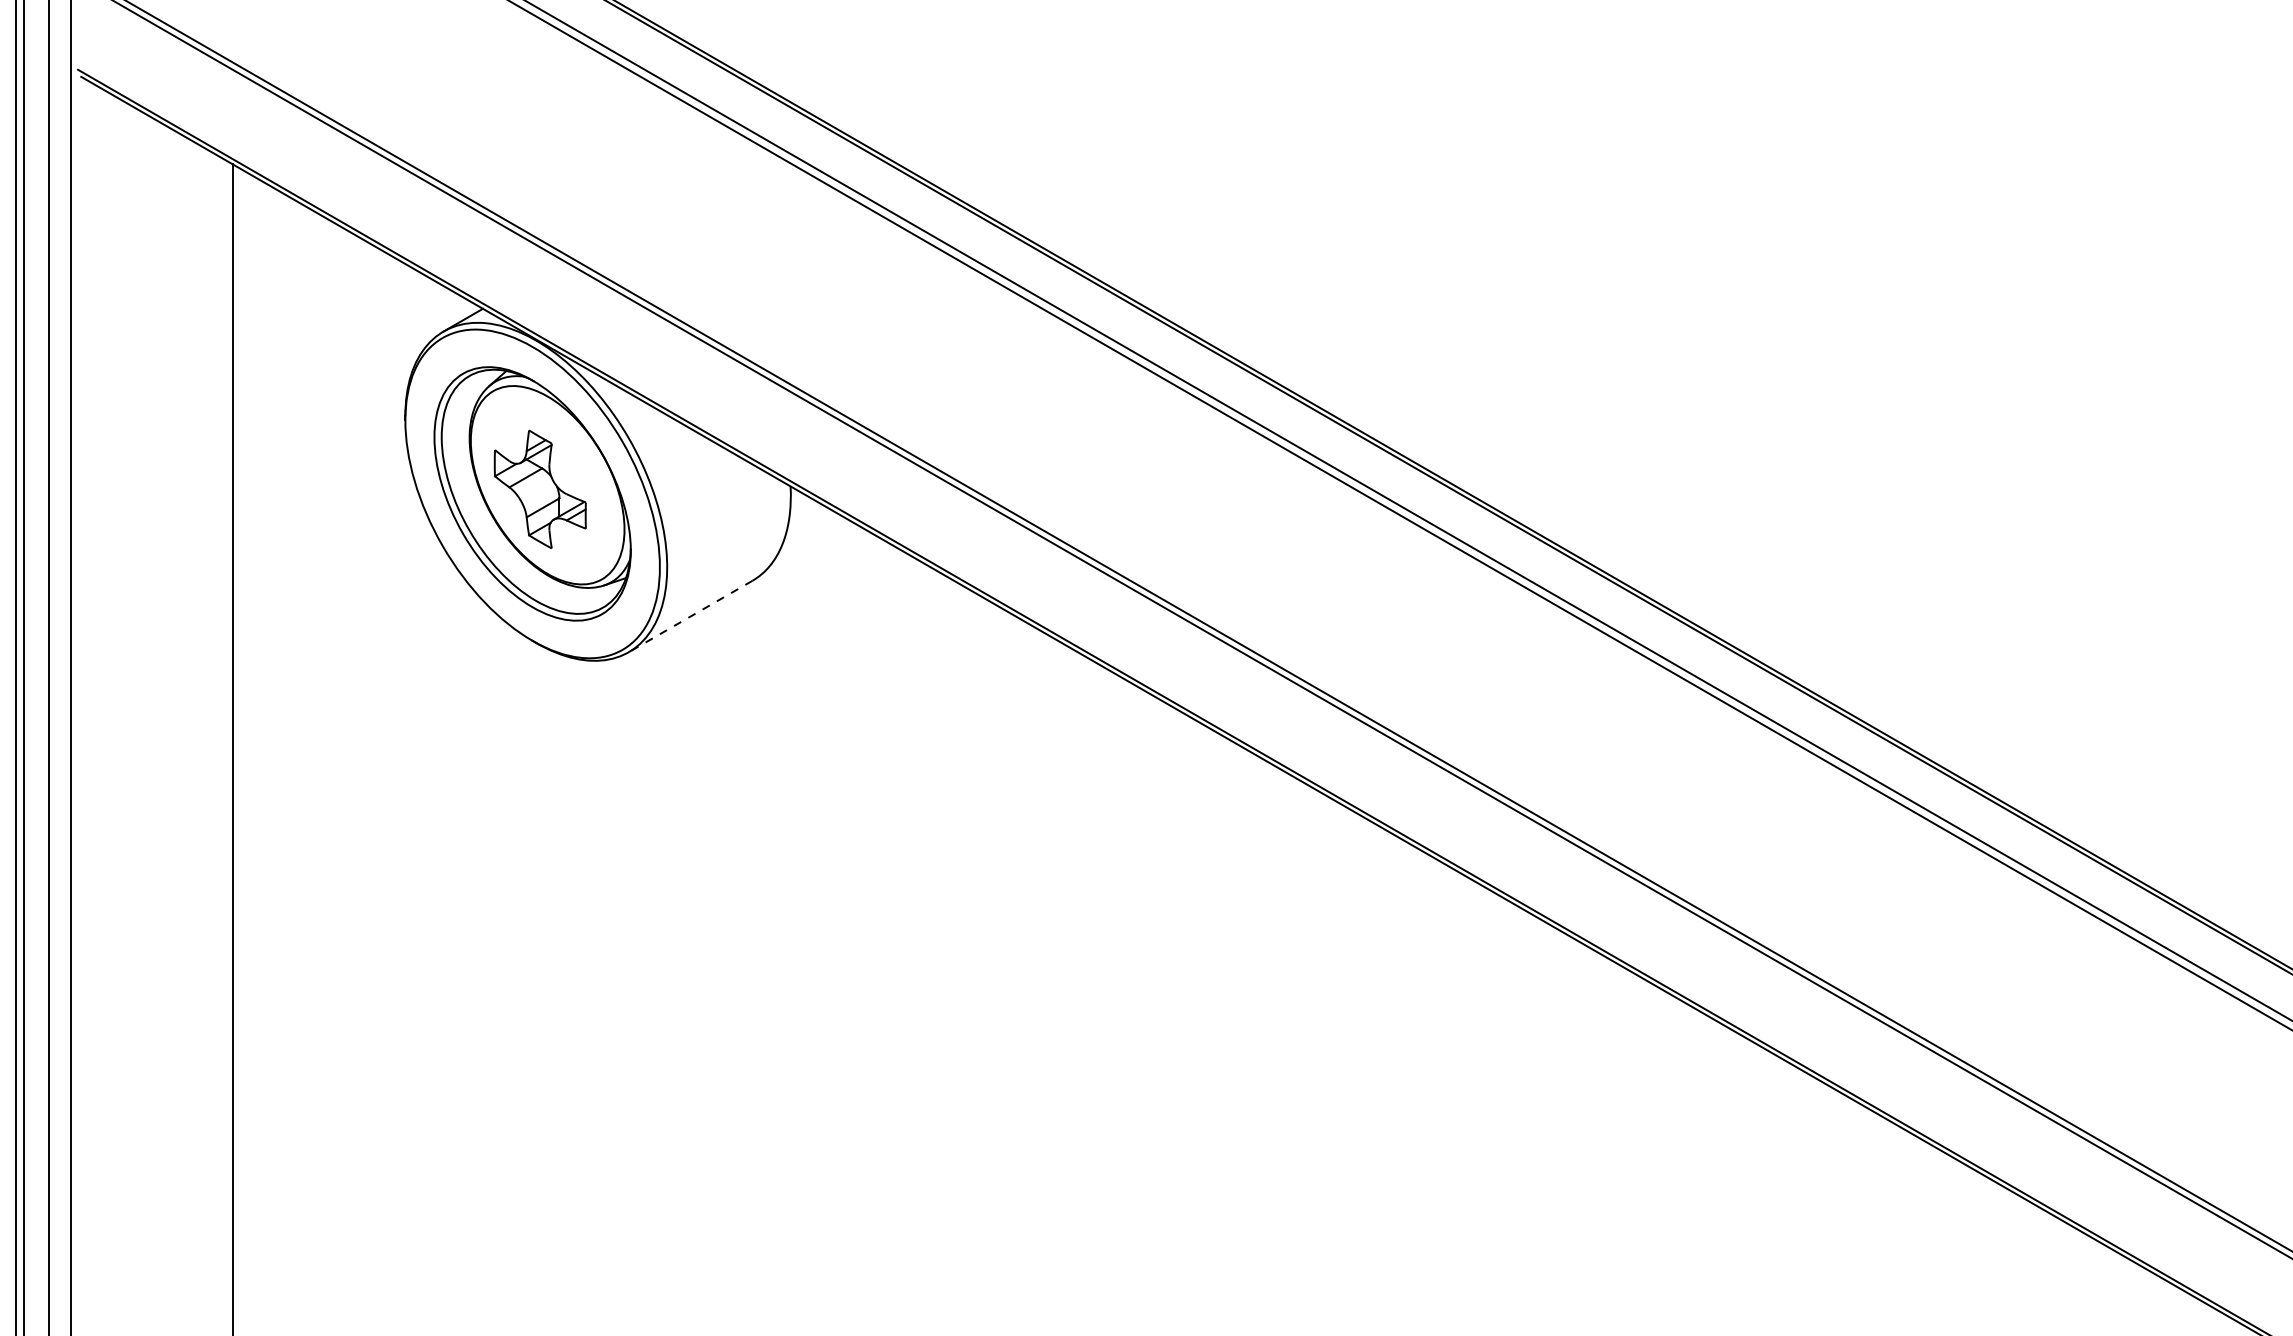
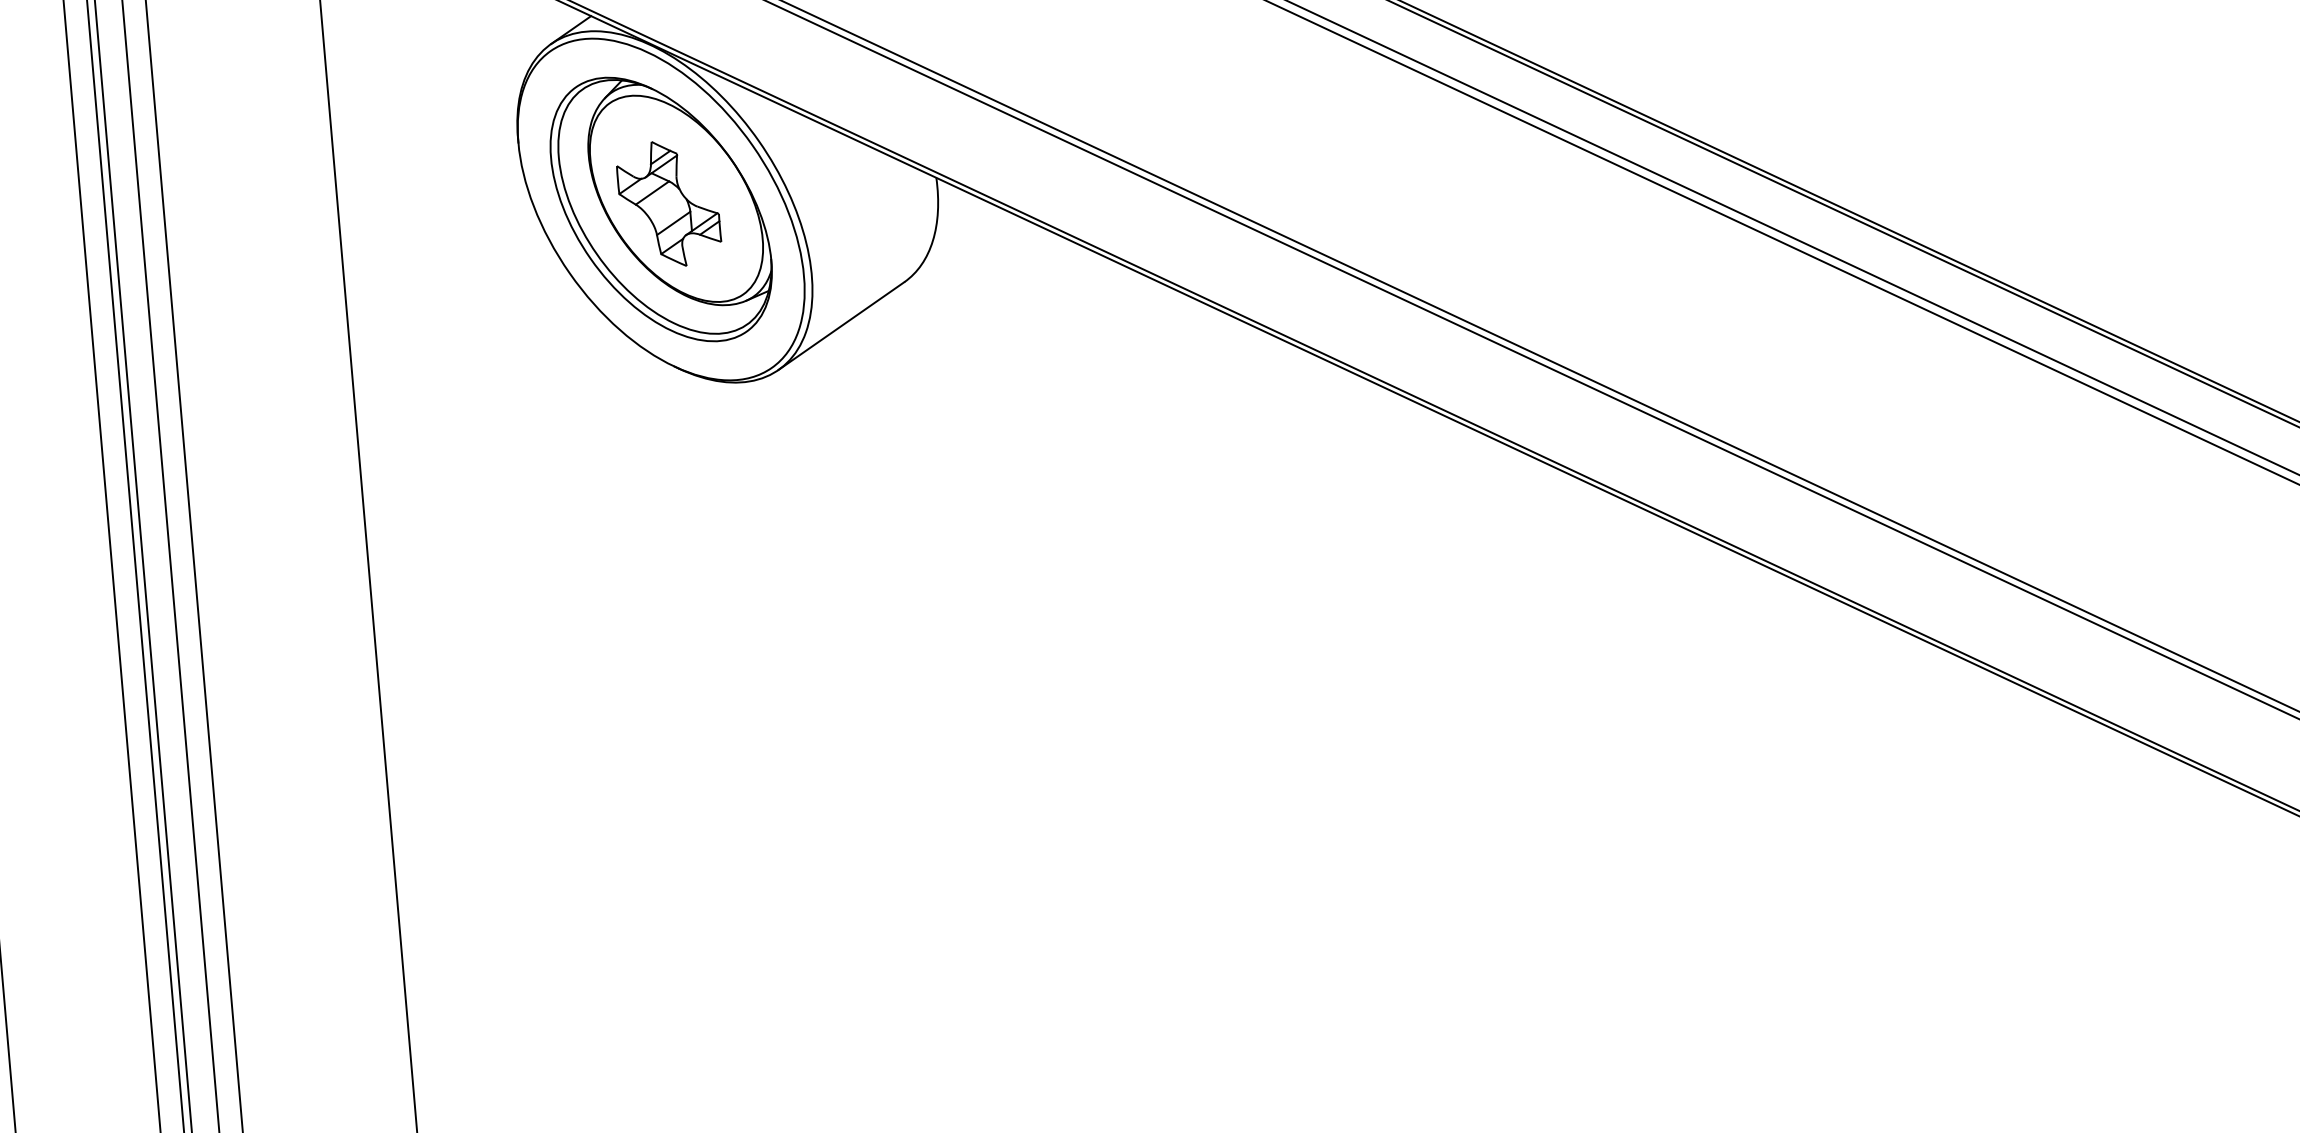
line: (690, 616) -> (841, 326), dashed -> solid

